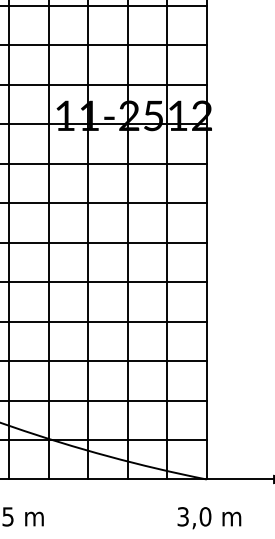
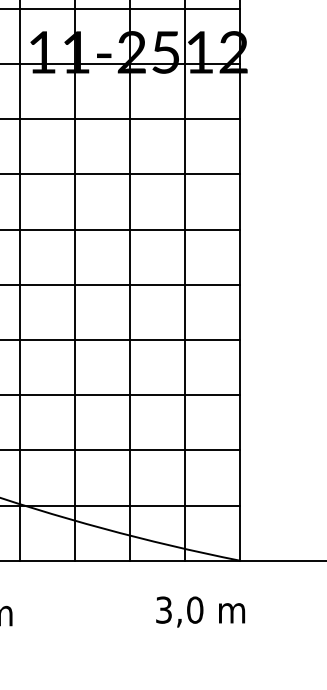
text: (209, 518) -> (200, 612), moved

